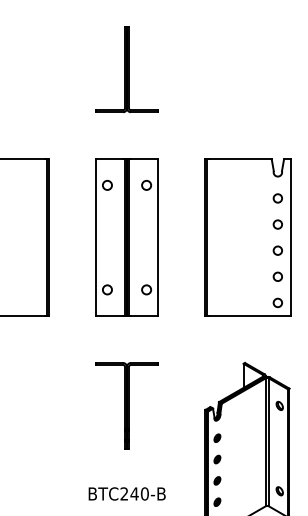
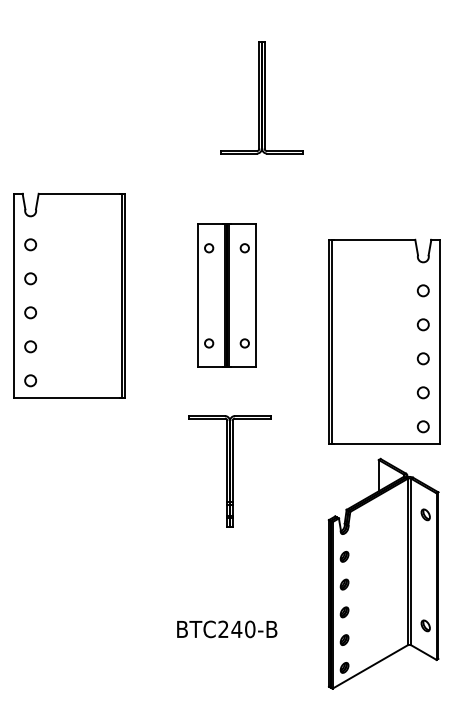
part: (126, 69) -> (261, 97), moved
part: (126, 237) -> (226, 295), size x0.7
part: (248, 237) -> (384, 341), moved
part: (126, 405) -> (229, 471), moved

